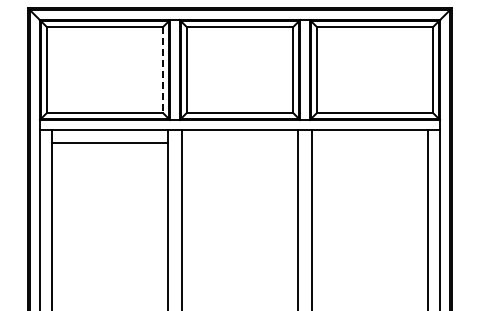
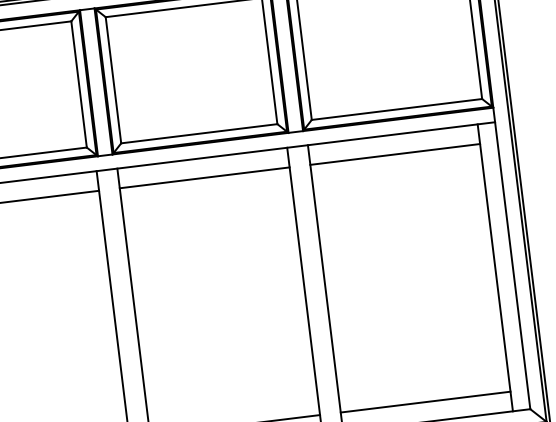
line: (163, 70) -> (79, 85), dashed -> solid
line: (239, 143) -> (204, 178), added
line: (370, 143) -> (395, 154), added

